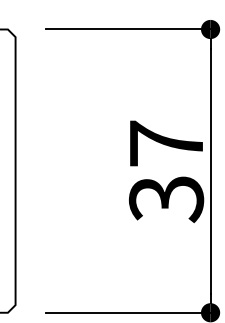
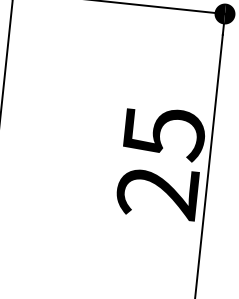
text: (166, 171) -> (161, 162), 37 -> 25

